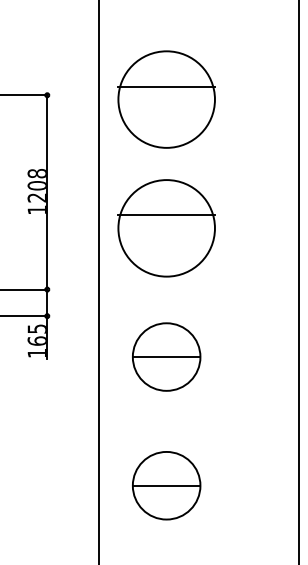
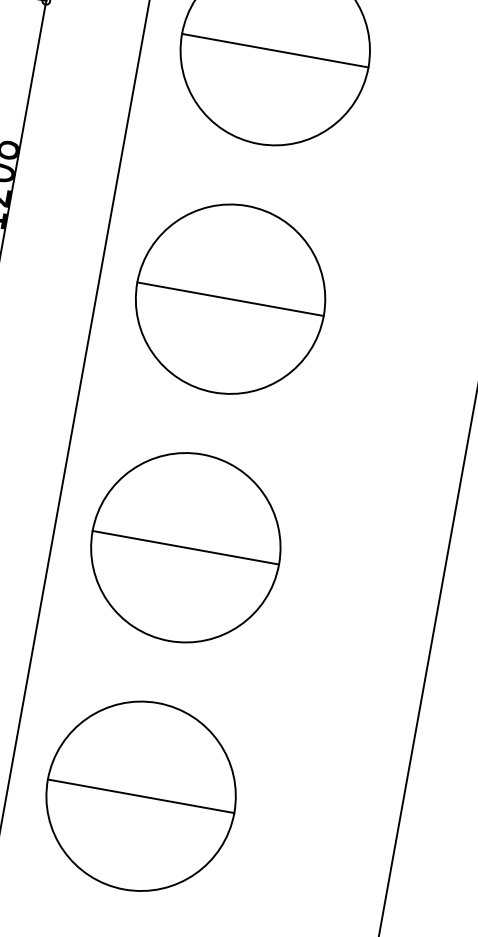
line: (166, 86) -> (274, 50), moved
line: (166, 215) -> (230, 299), moved
part: (166, 356) -> (185, 546), size x1.43
part: (166, 485) -> (140, 795), size x1.43

